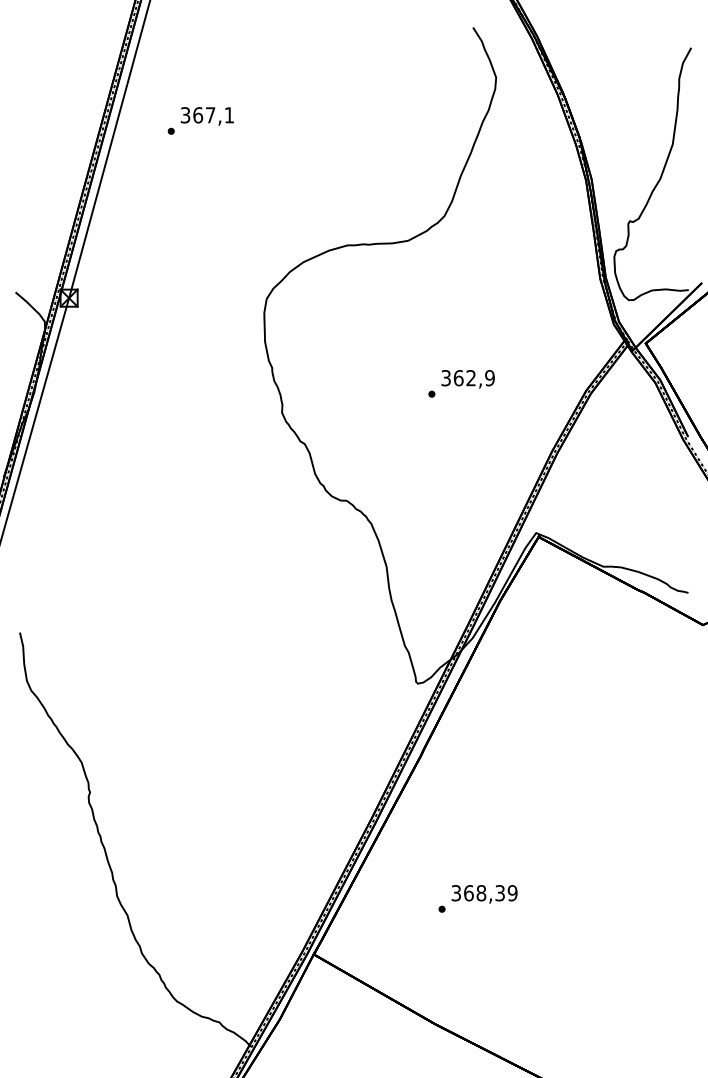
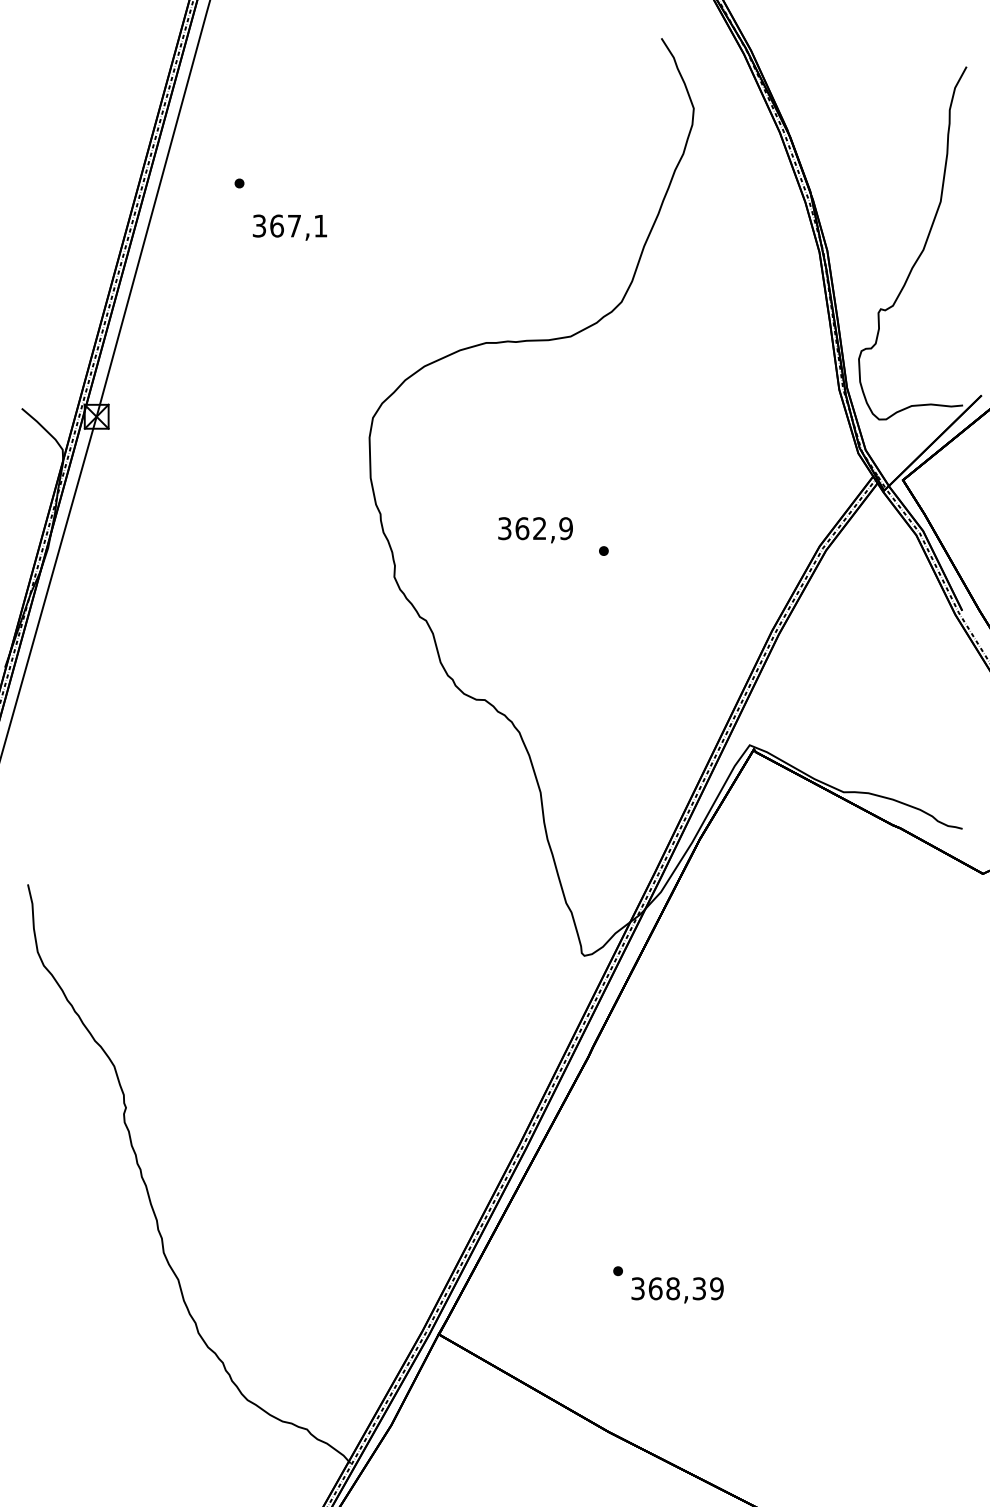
text: (207, 116) -> (289, 227), moved
text: (468, 379) -> (535, 530), moved
text: (484, 894) -> (677, 1290), moved

